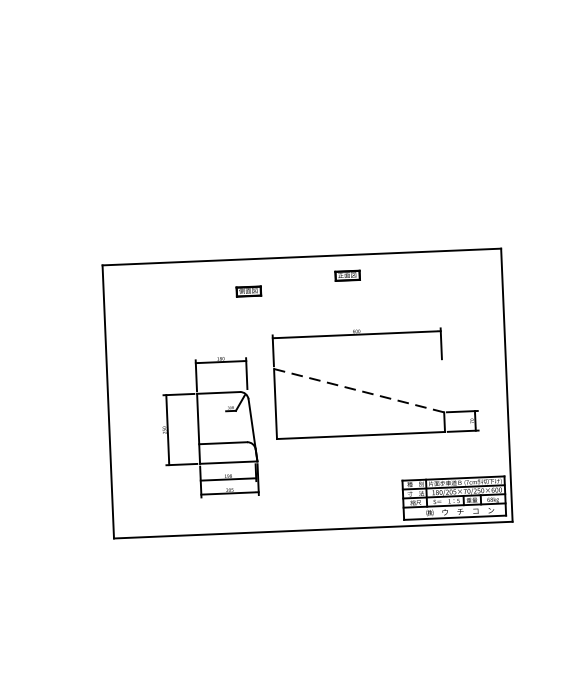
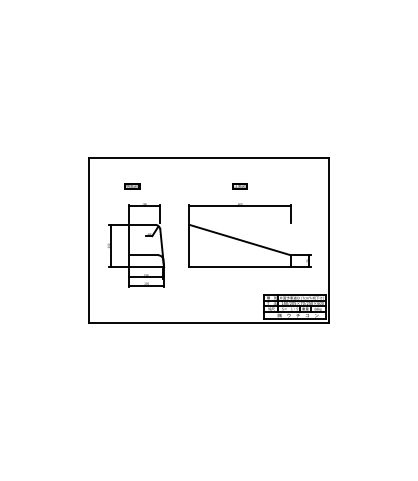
part: (346, 275) -> (239, 186), moved
part: (249, 291) -> (132, 186), moved
line: (359, 391) -> (240, 240), dashed -> solid
part: (210, 427) -> (136, 245), moved

